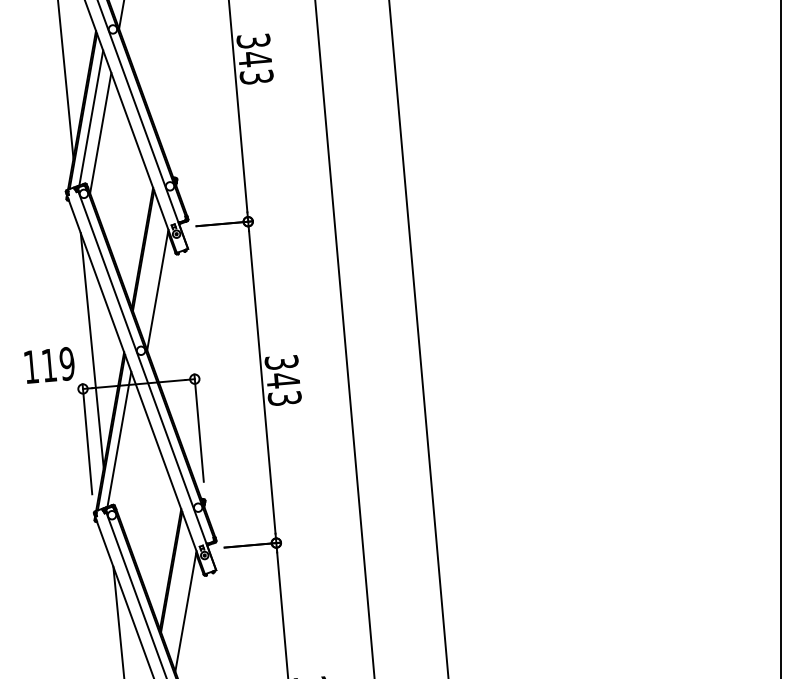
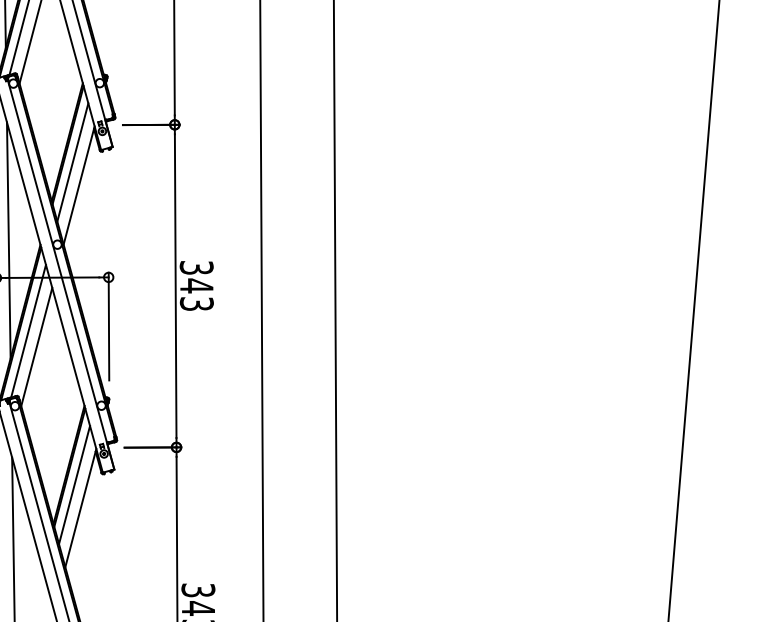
line: (149, 267) -> (72, 162), added
line: (128, 454) -> (36, 347), added
line: (177, 588) -> (74, 484), added

